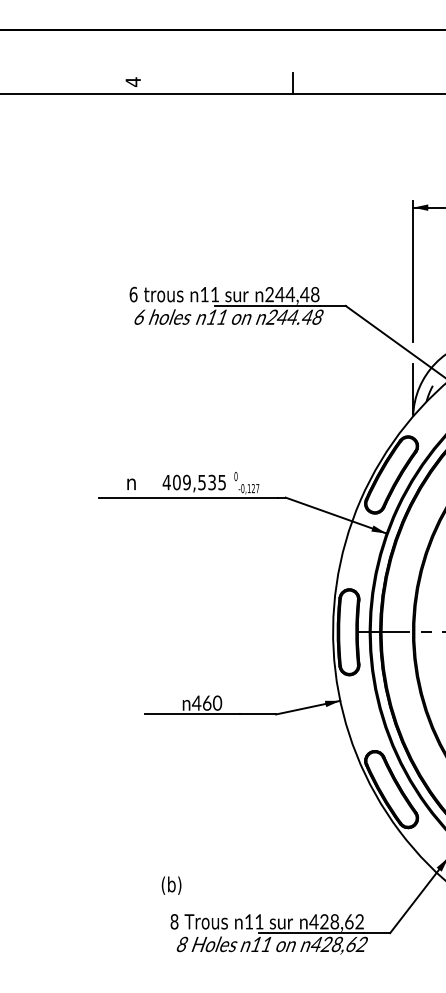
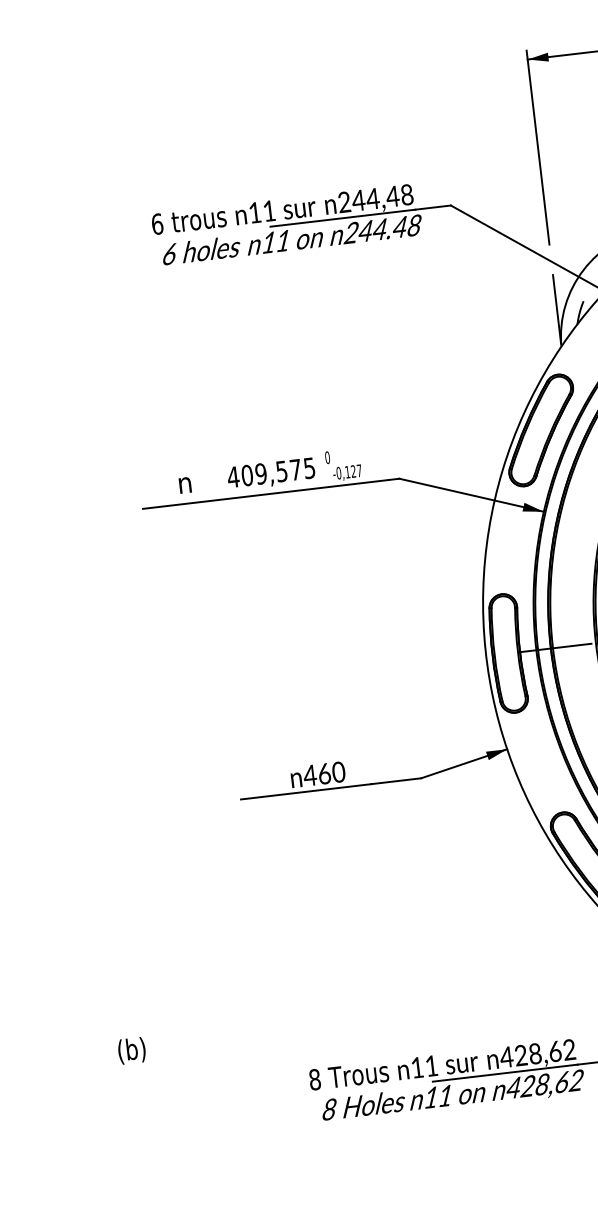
text: (211, 482) -> (294, 469), 409,535 -> 409,575
text: (171, 885) -> (131, 1050), moved

